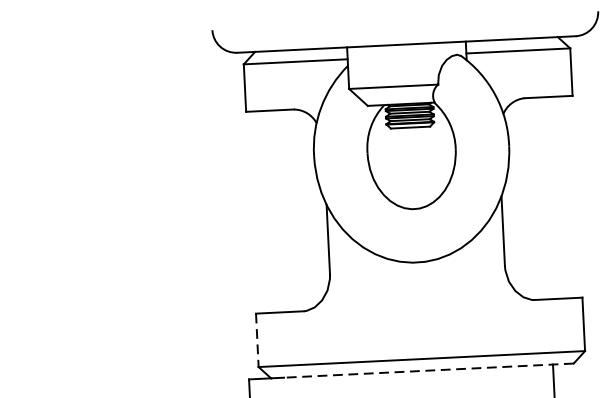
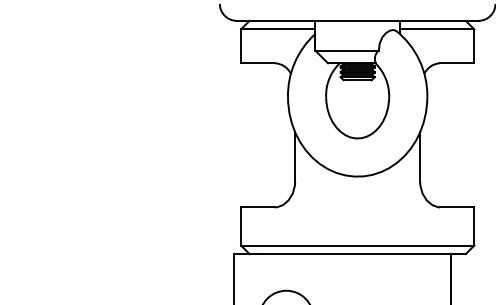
line: (257, 341) -> (241, 227), dashed -> solid
line: (427, 371) -> (361, 254), dashed -> solid

